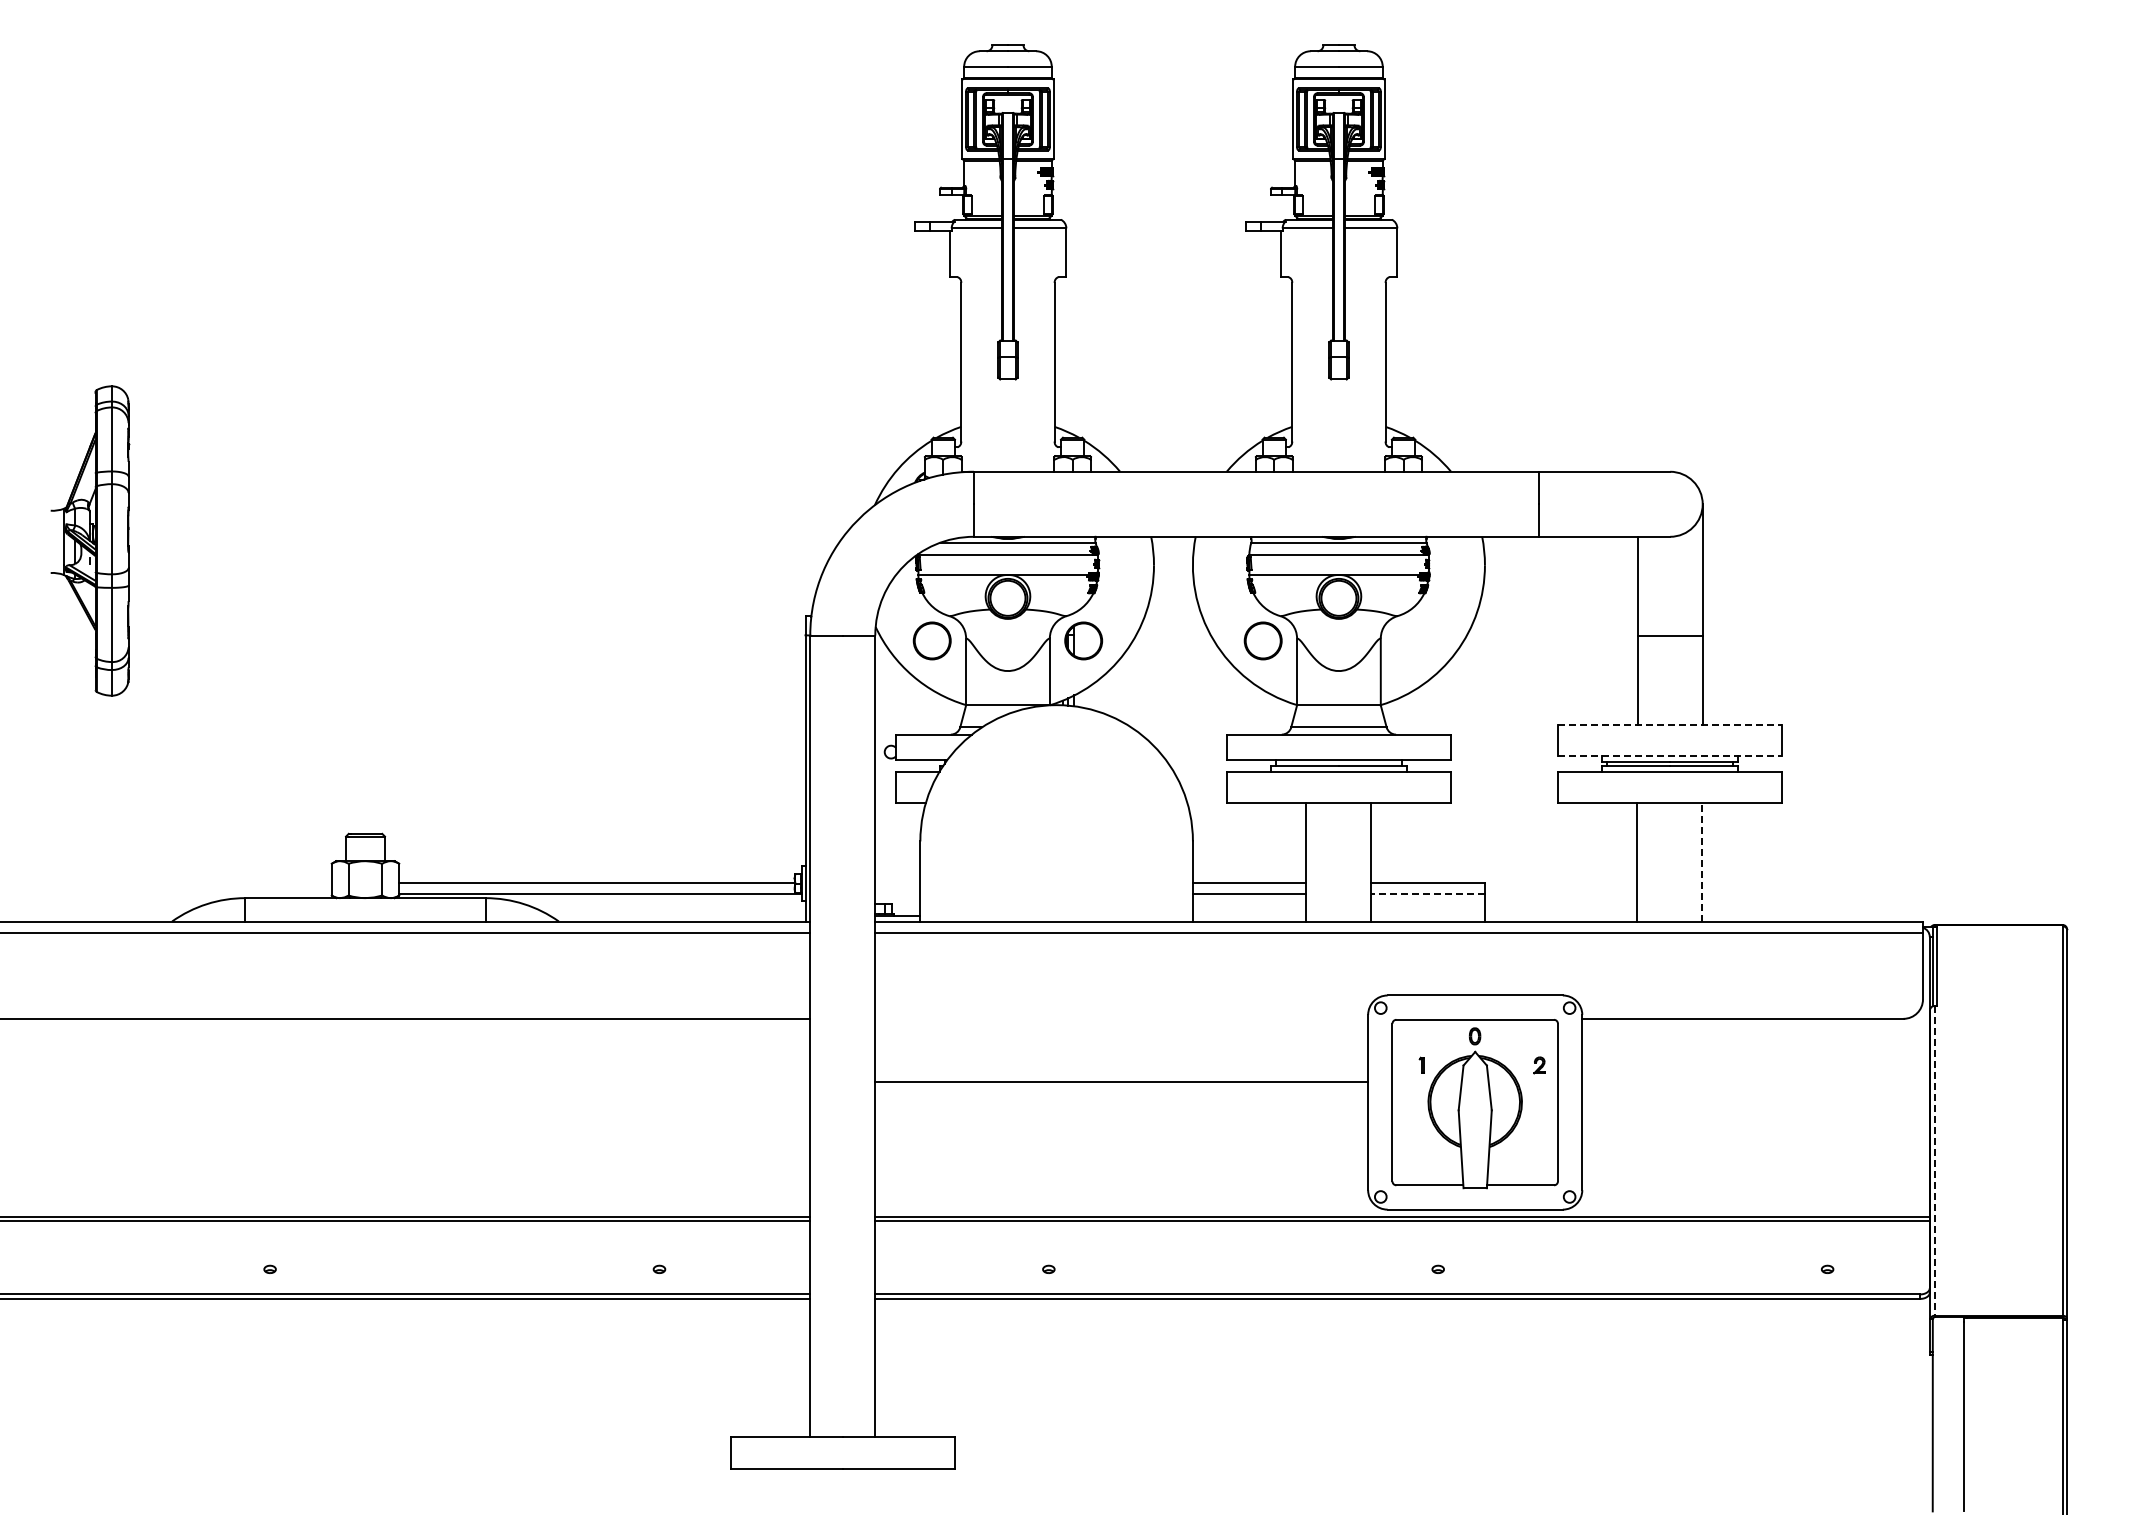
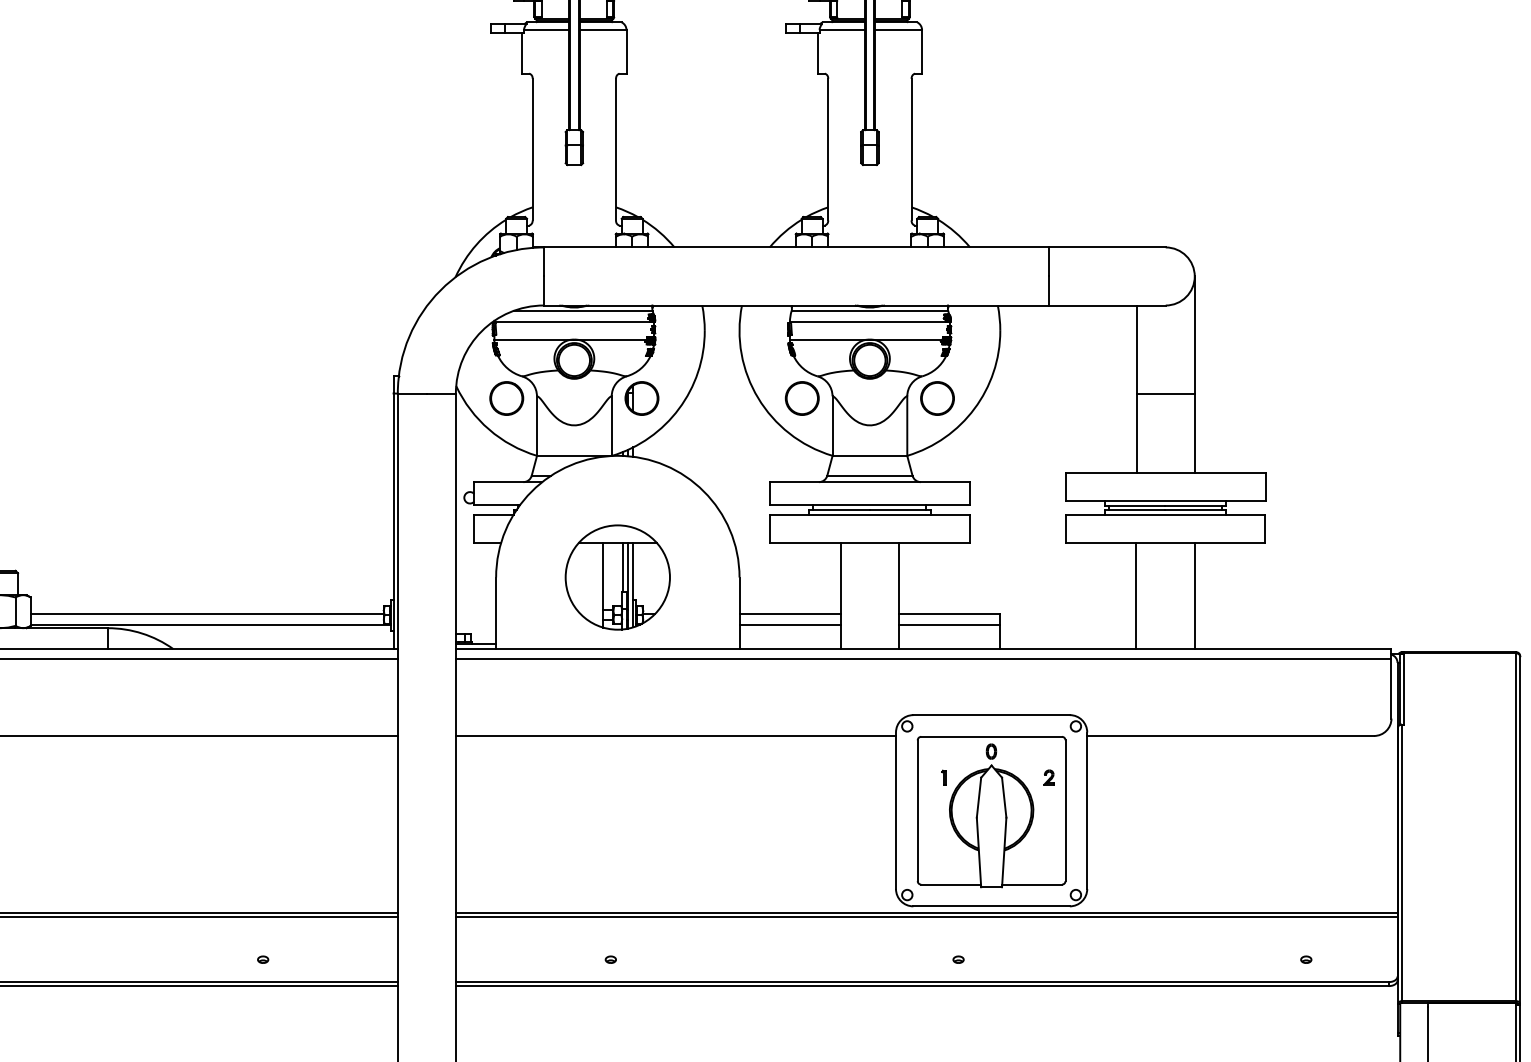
part: (1414, 640) -> (937, 398), added
line: (1670, 724) -> (1166, 473), dashed -> solid
line: (1670, 756) -> (1166, 501), dashed -> solid
part: (1056, 841) -> (617, 577), added
line: (1702, 861) -> (1194, 595), dashed -> solid
line: (1428, 894) -> (949, 624), dashed -> solid
line: (1121, 1081) -> (675, 735), moved
line: (1934, 1160) -> (1401, 862), dashed -> solid

